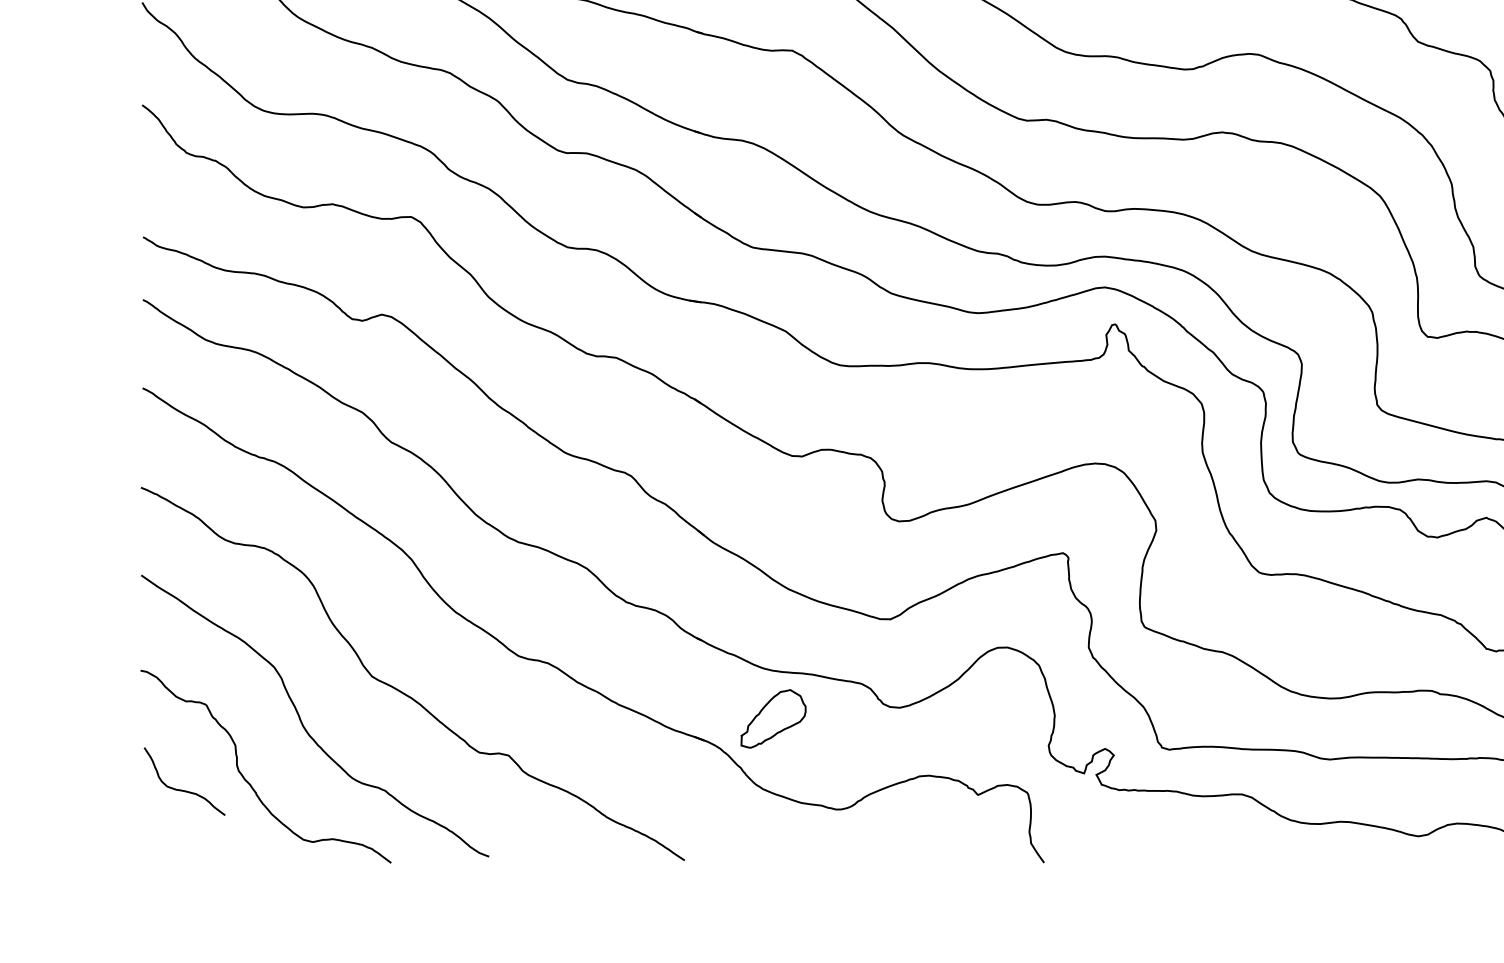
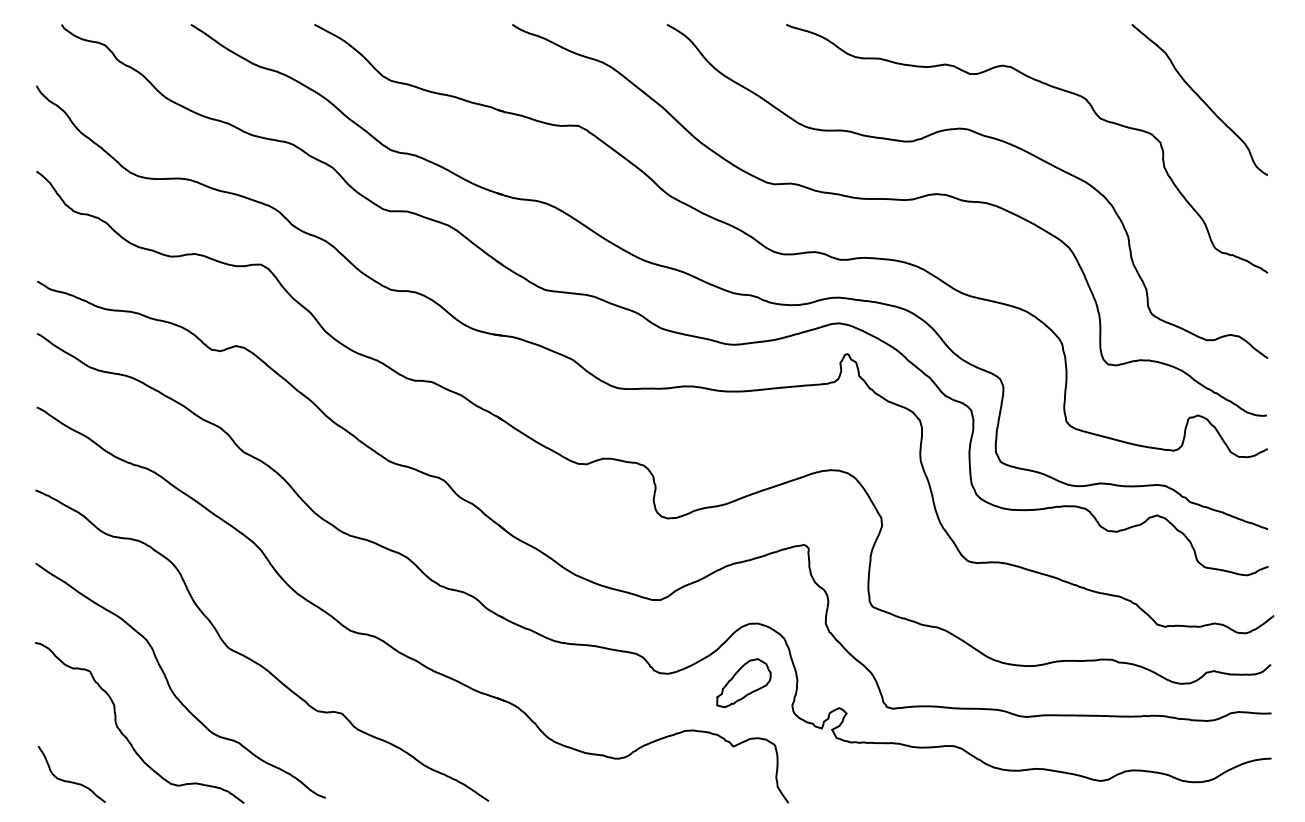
part: (773, 718) -> (743, 682), moved
curve: (180, 788) -> (68, 780), moved

